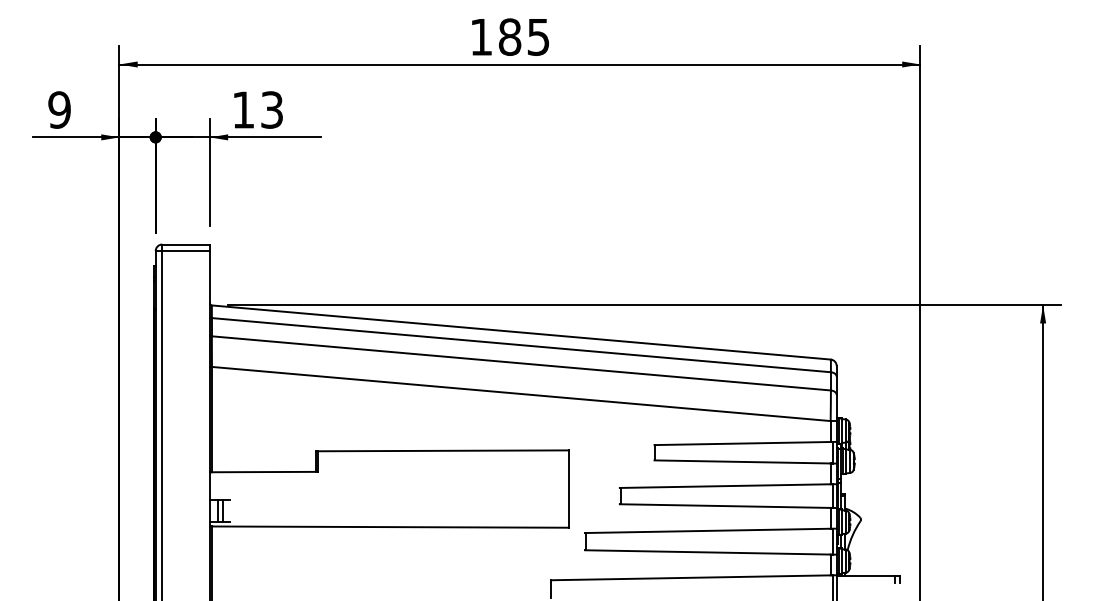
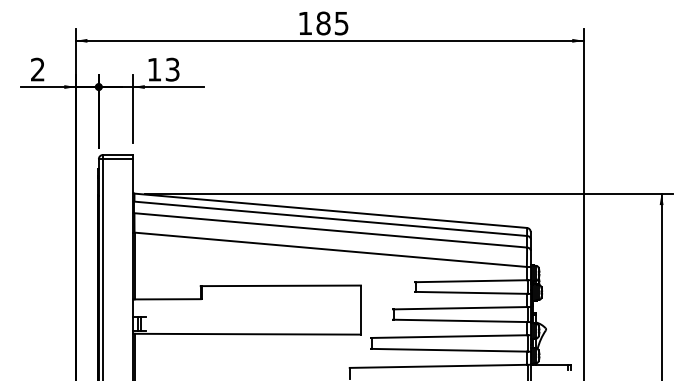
text: (58, 109) -> (37, 69), 9 -> 2

